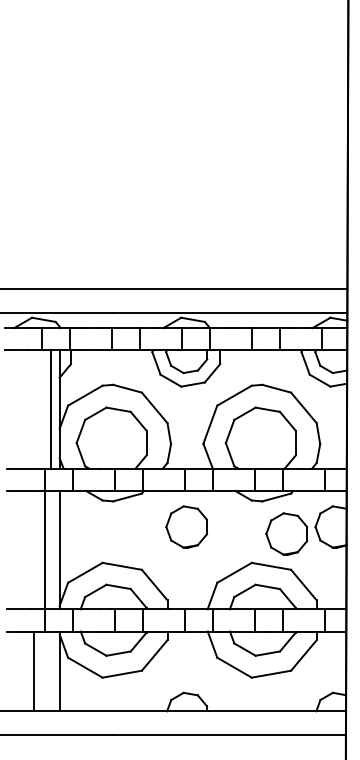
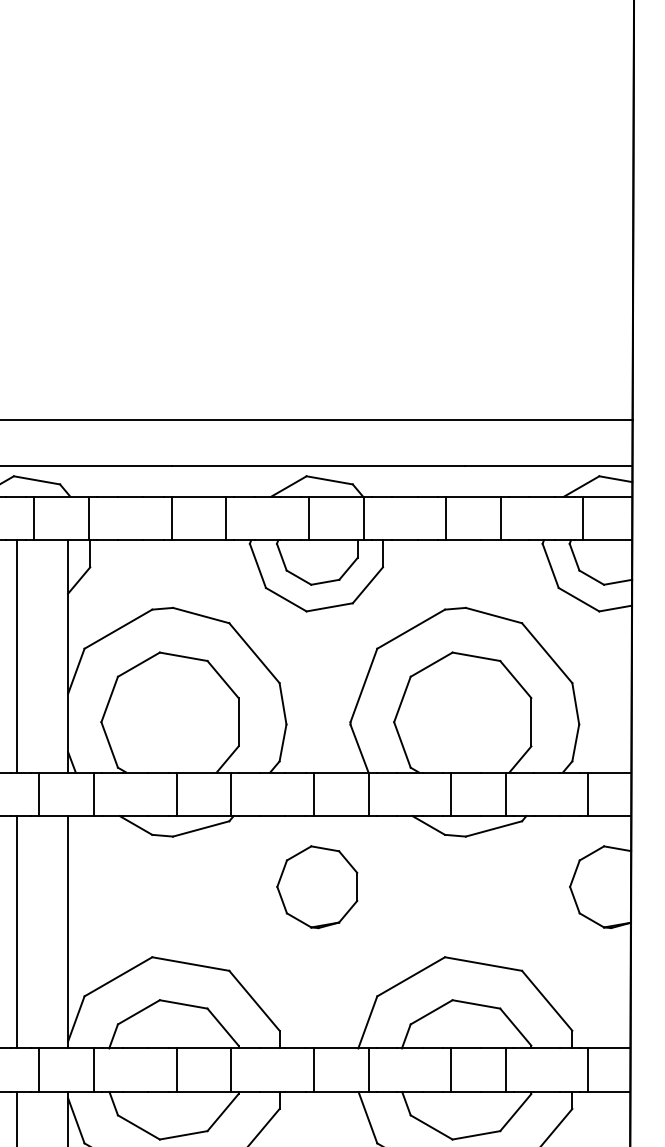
line: (50, 409) -> (16, 656), moved
part: (286, 533) -> (513, 899), removed
line: (44, 549) -> (16, 930), moved

